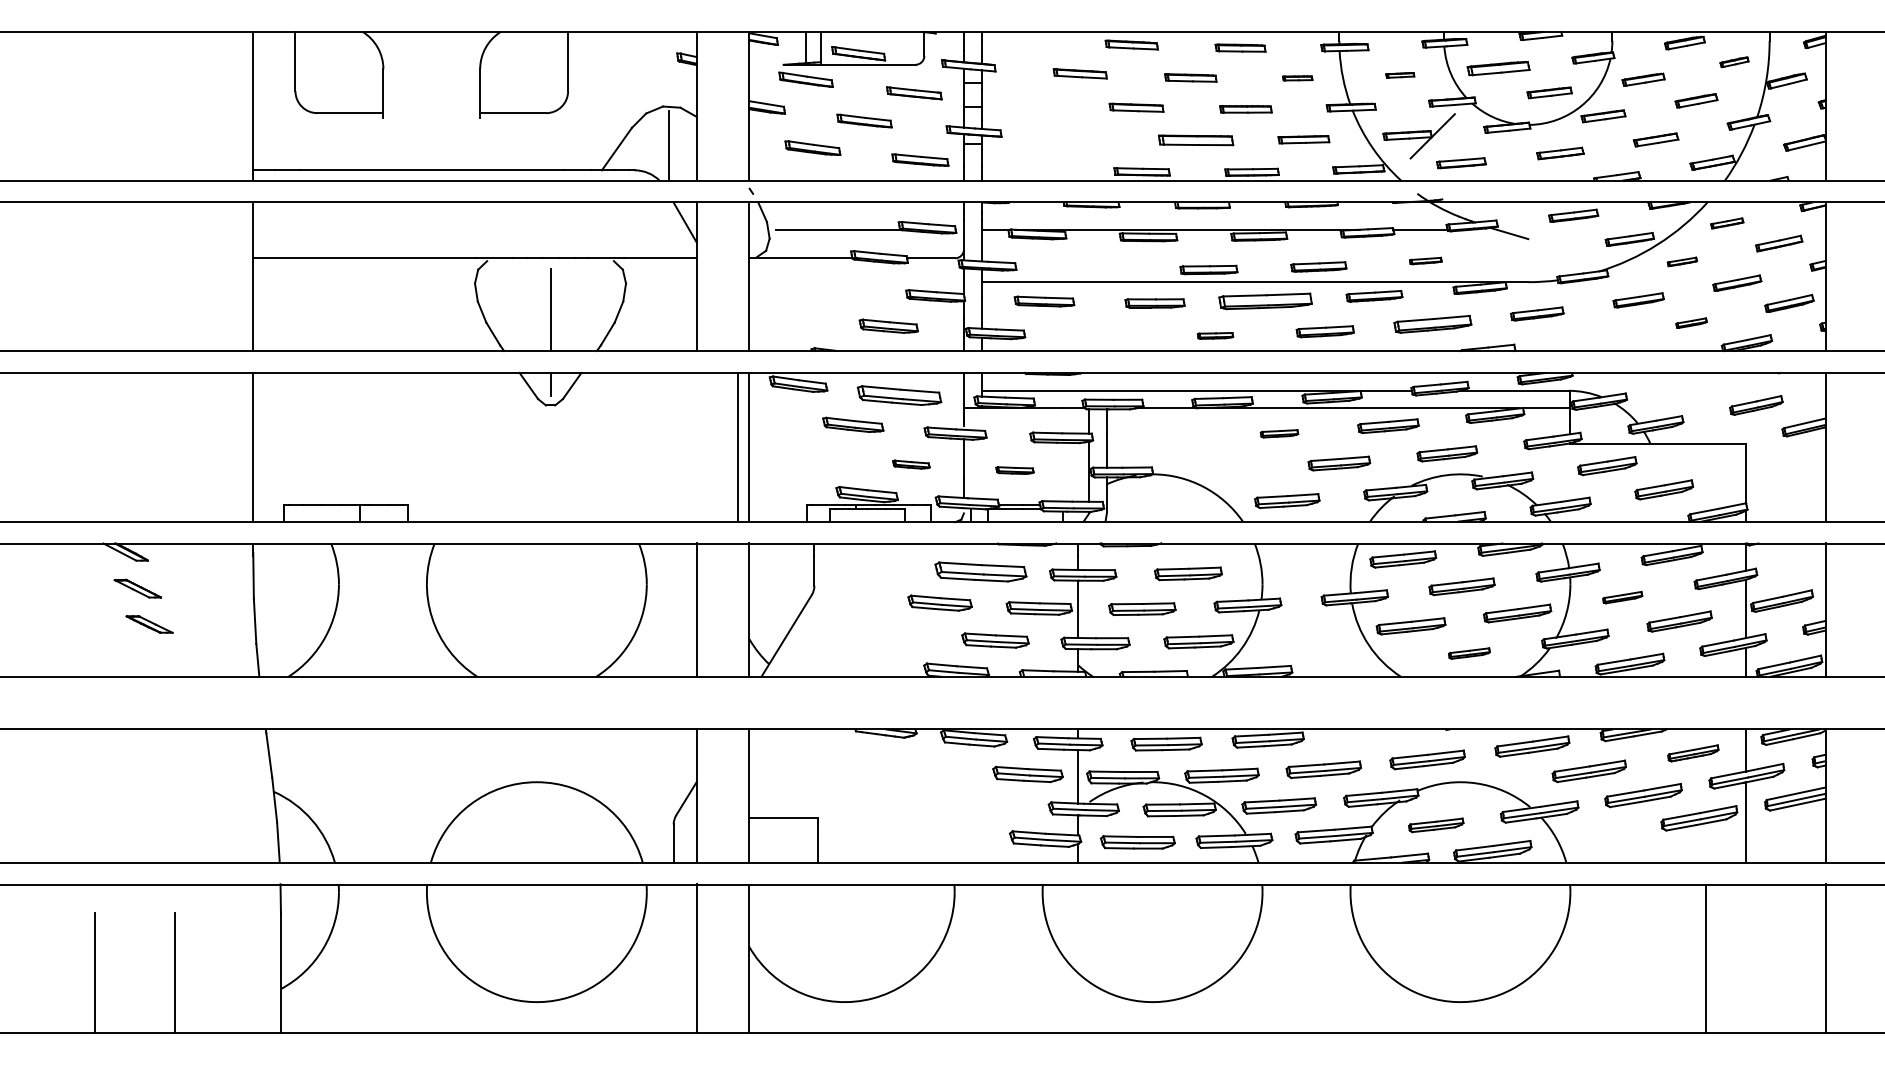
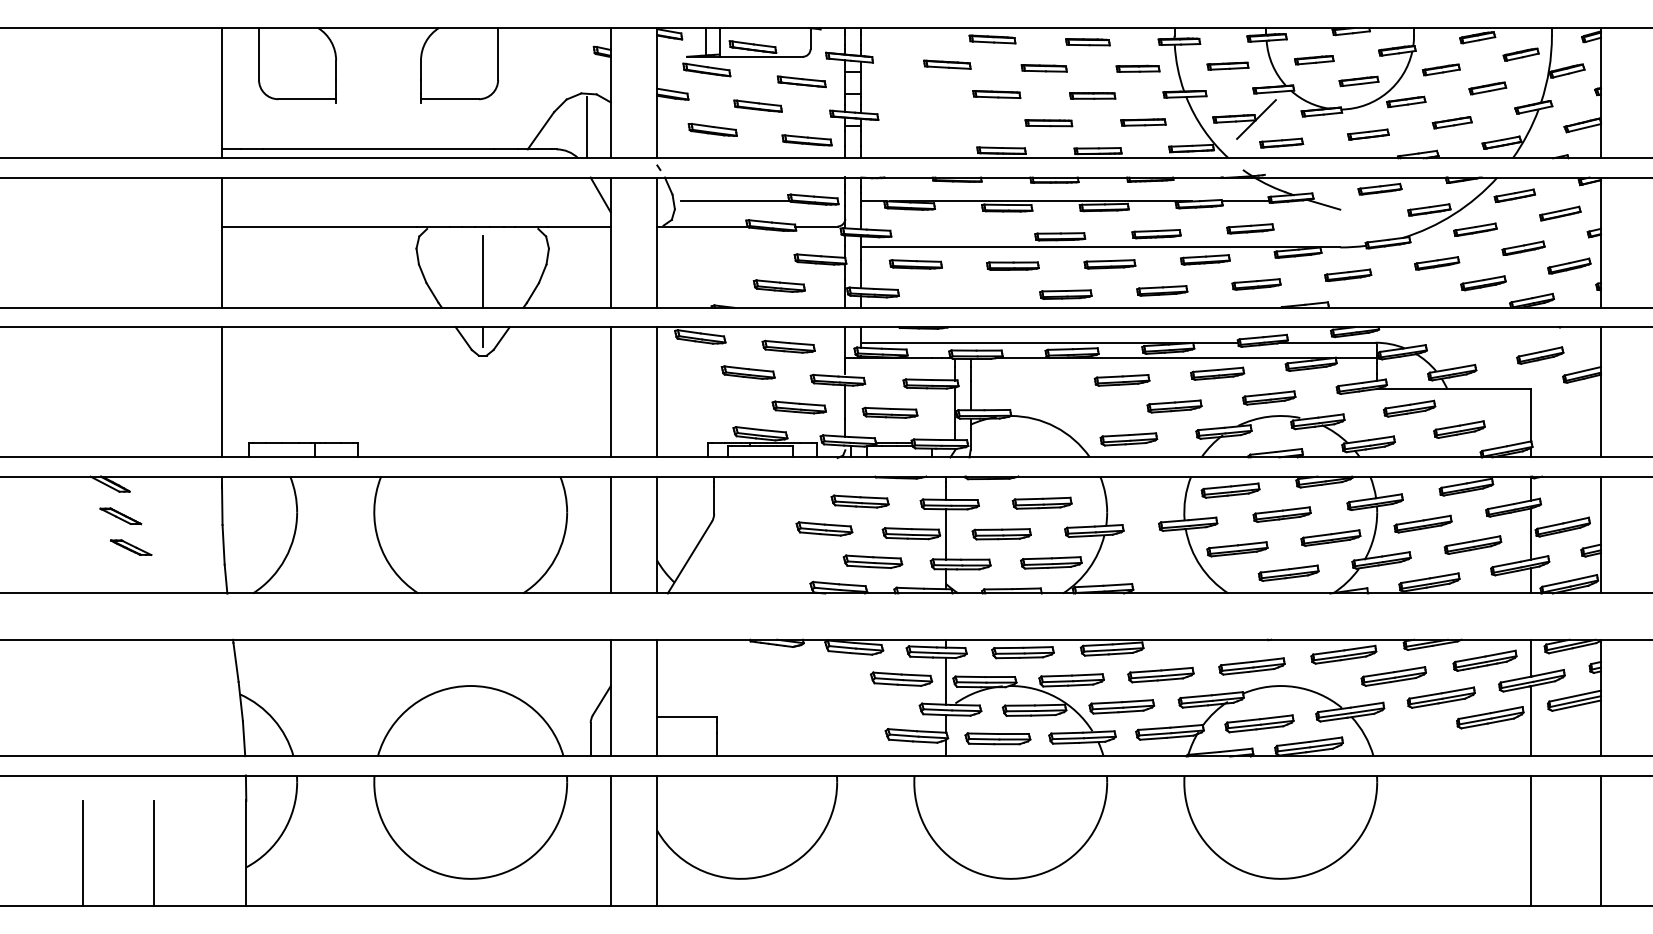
part: (1733, 62) -> (1520, 54), size x1.43
part: (1498, 69) -> (1314, 60), size x0.71
part: (1399, 74) -> (1227, 65), size x1.67
part: (1297, 78) -> (1137, 68), size x1.67
part: (1195, 140) -> (1048, 123), size x0.71
part: (1726, 222) -> (1514, 195), size x1.43
part: (1425, 260) -> (1250, 228), size x1.67
part: (1682, 261) -> (1475, 229), size x1.67
part: (1265, 301) -> (1109, 264), size x0.62
part: (1691, 323) -> (1483, 283), size x1.67
part: (1432, 324) -> (1256, 284), size x0.71
part: (1215, 335) -> (1065, 294), size x1.67
part: (899, 395) -> (788, 346), size x0.71
part: (1278, 433) -> (1121, 380), size x1.67
line: (737, 447) -> (610, 392), moved
part: (910, 464) -> (798, 407), size x1.67
part: (1014, 470) -> (889, 412), size x1.67
part: (980, 571) -> (859, 501), size x0.71
part: (1622, 596) -> (1422, 523), size x1.67
part: (1469, 652) -> (1288, 572), size x1.67
part: (1692, 753) -> (1484, 660), size x1.43
part: (1436, 824) -> (1259, 723), size x1.43
line: (1706, 958) -> (1531, 840), moved

